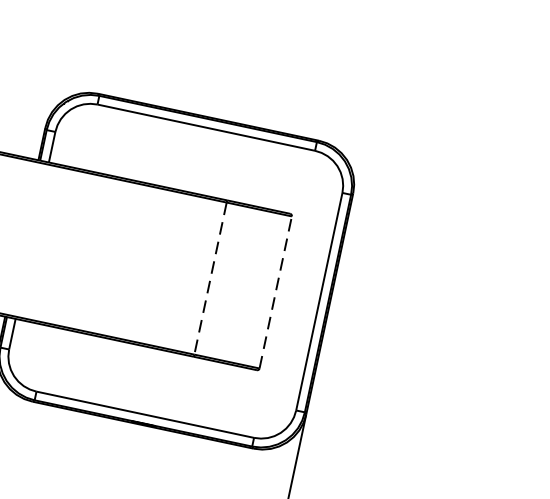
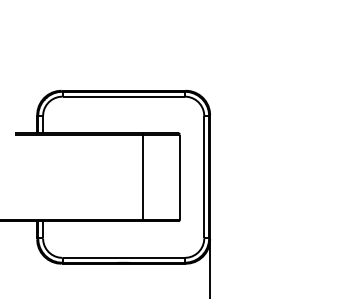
line: (210, 279) -> (143, 177), dashed -> solid
line: (275, 292) -> (179, 177), dashed -> solid

